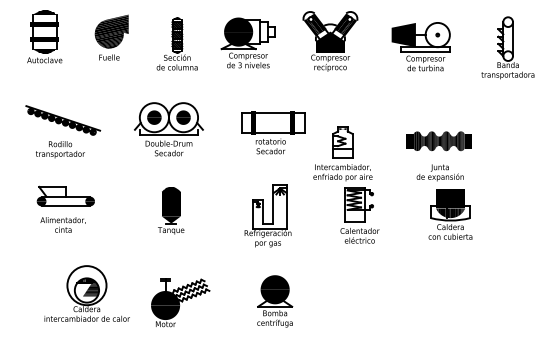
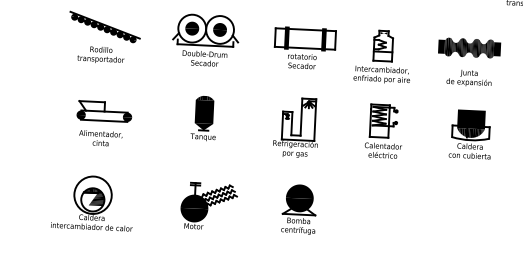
part: (342, 153) -> (382, 56), moved
text: (438, 156) -> (468, 62), moved
part: (65, 208) -> (103, 122), moved
part: (86, 293) -> (92, 202), moved

